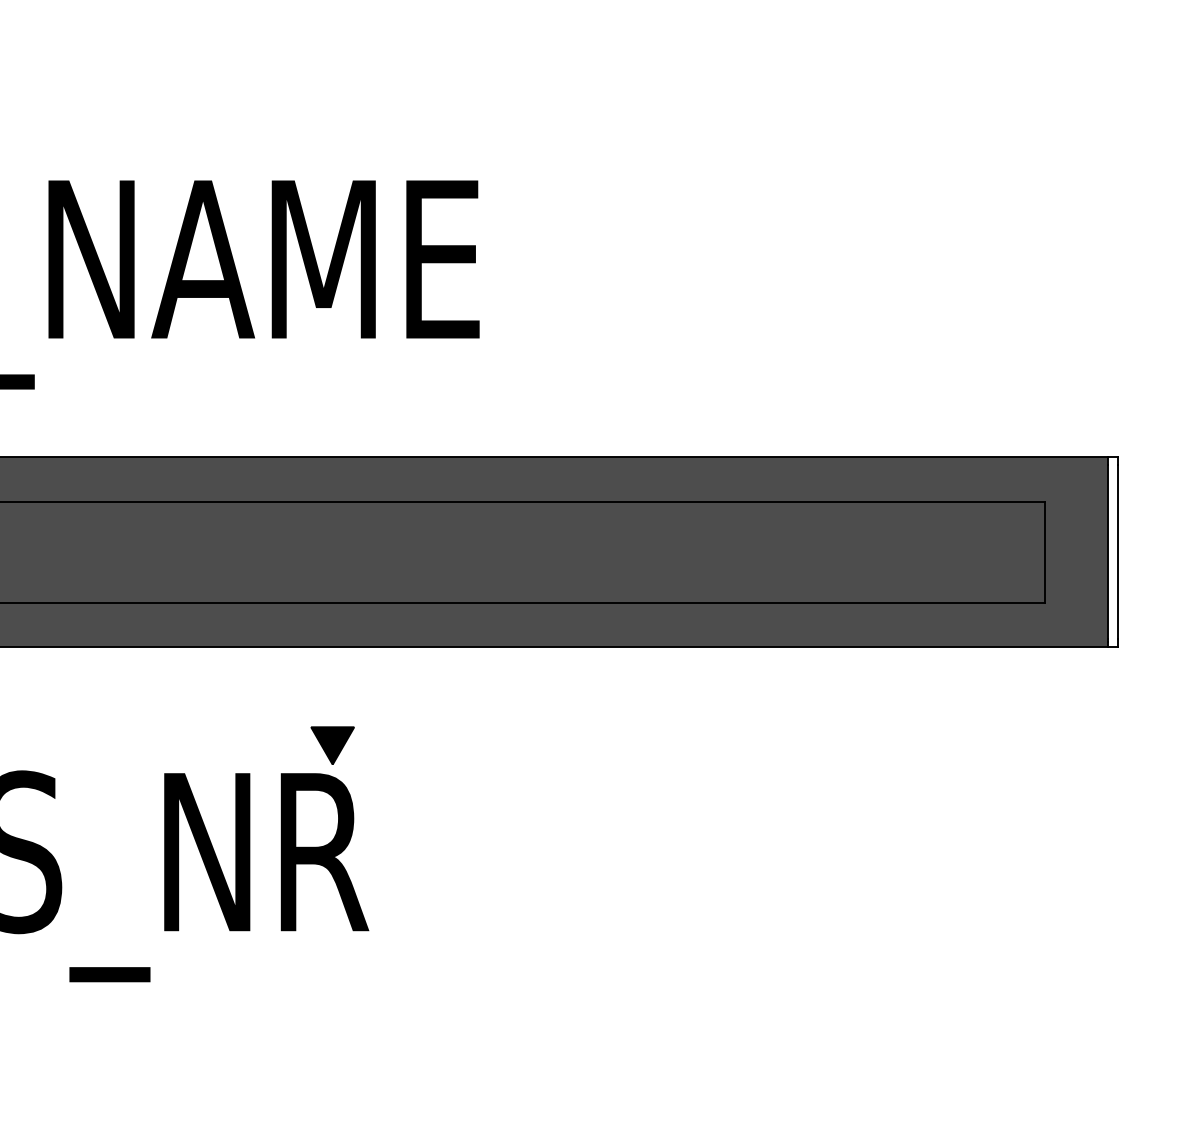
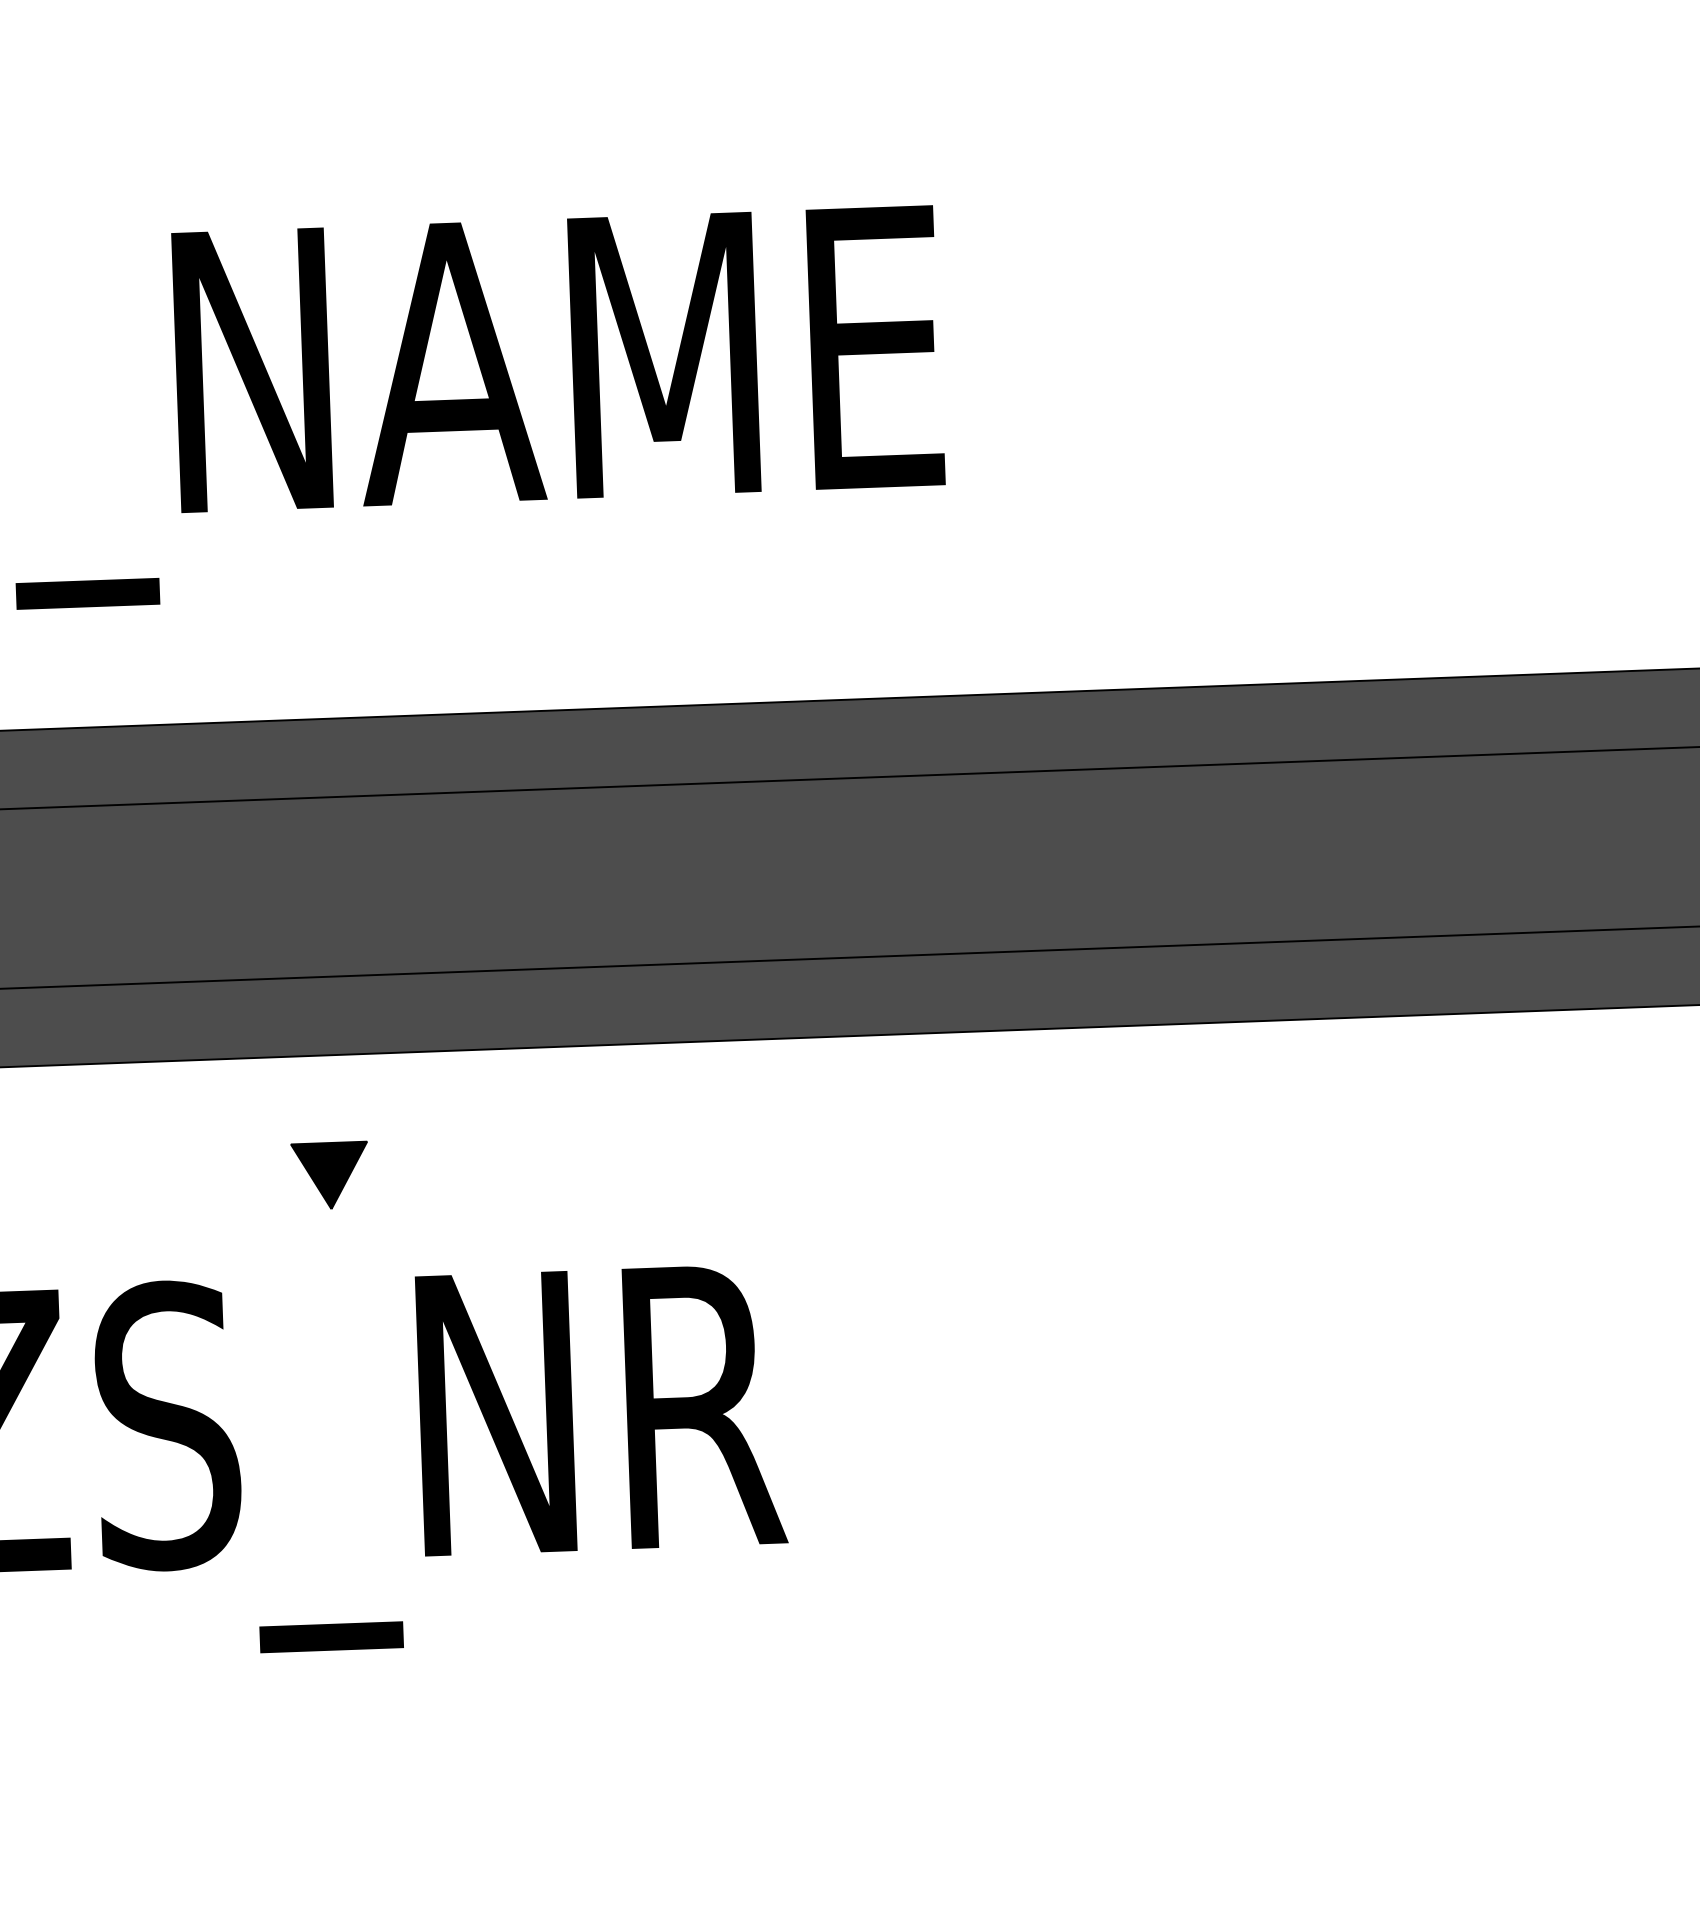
part: (332, 745) -> (329, 1175), moved

